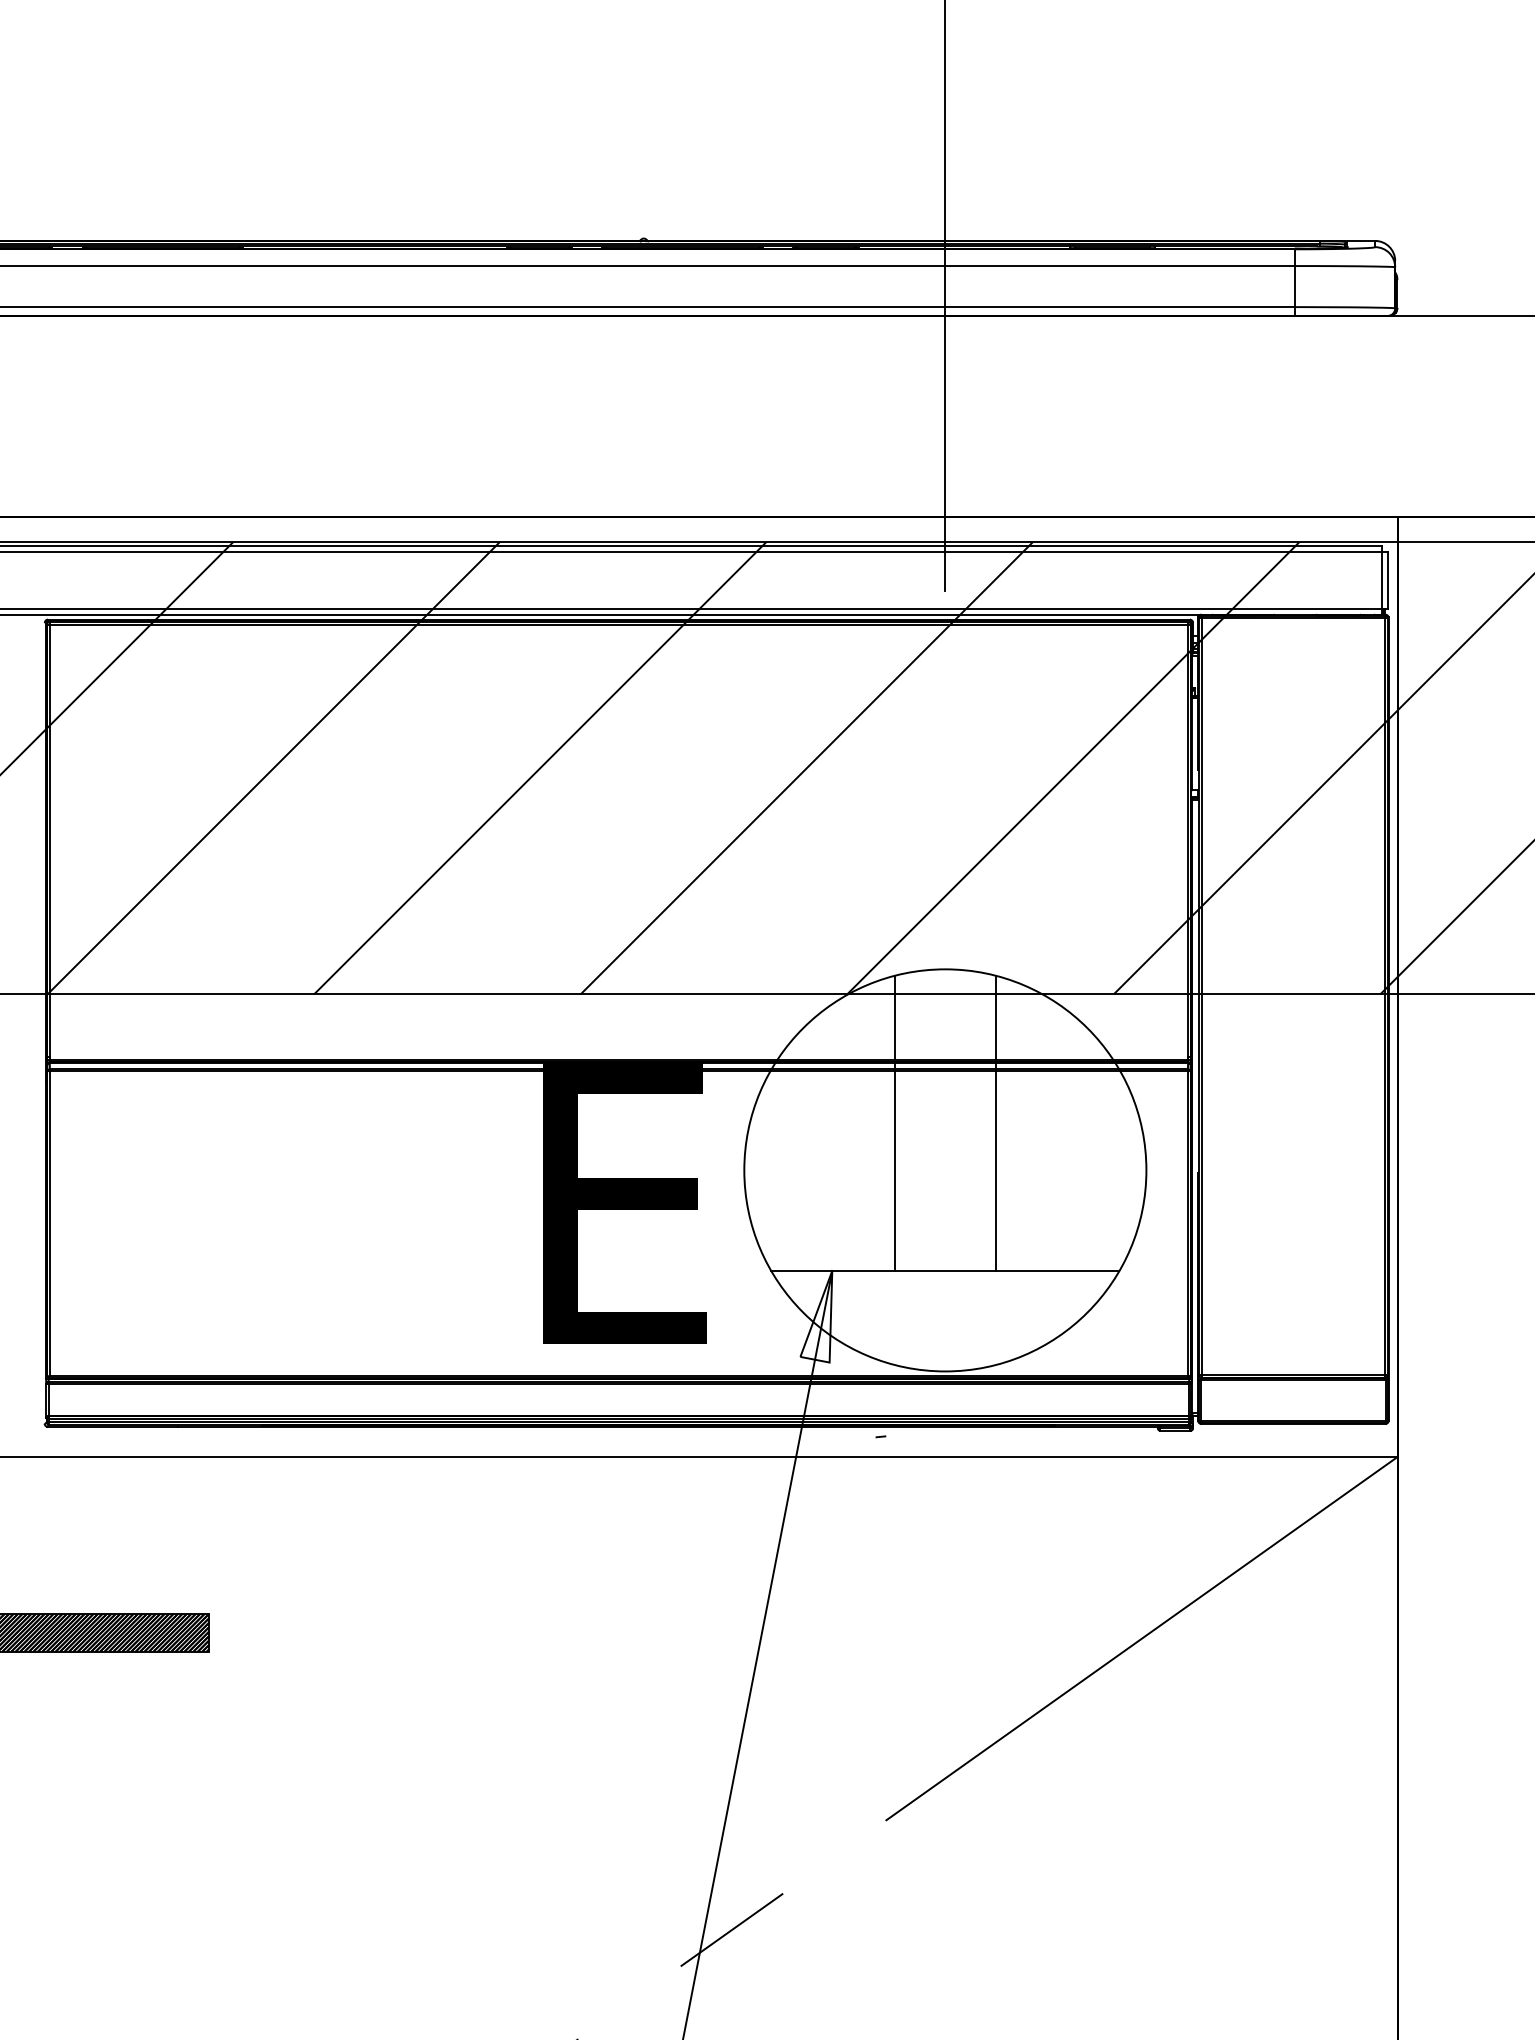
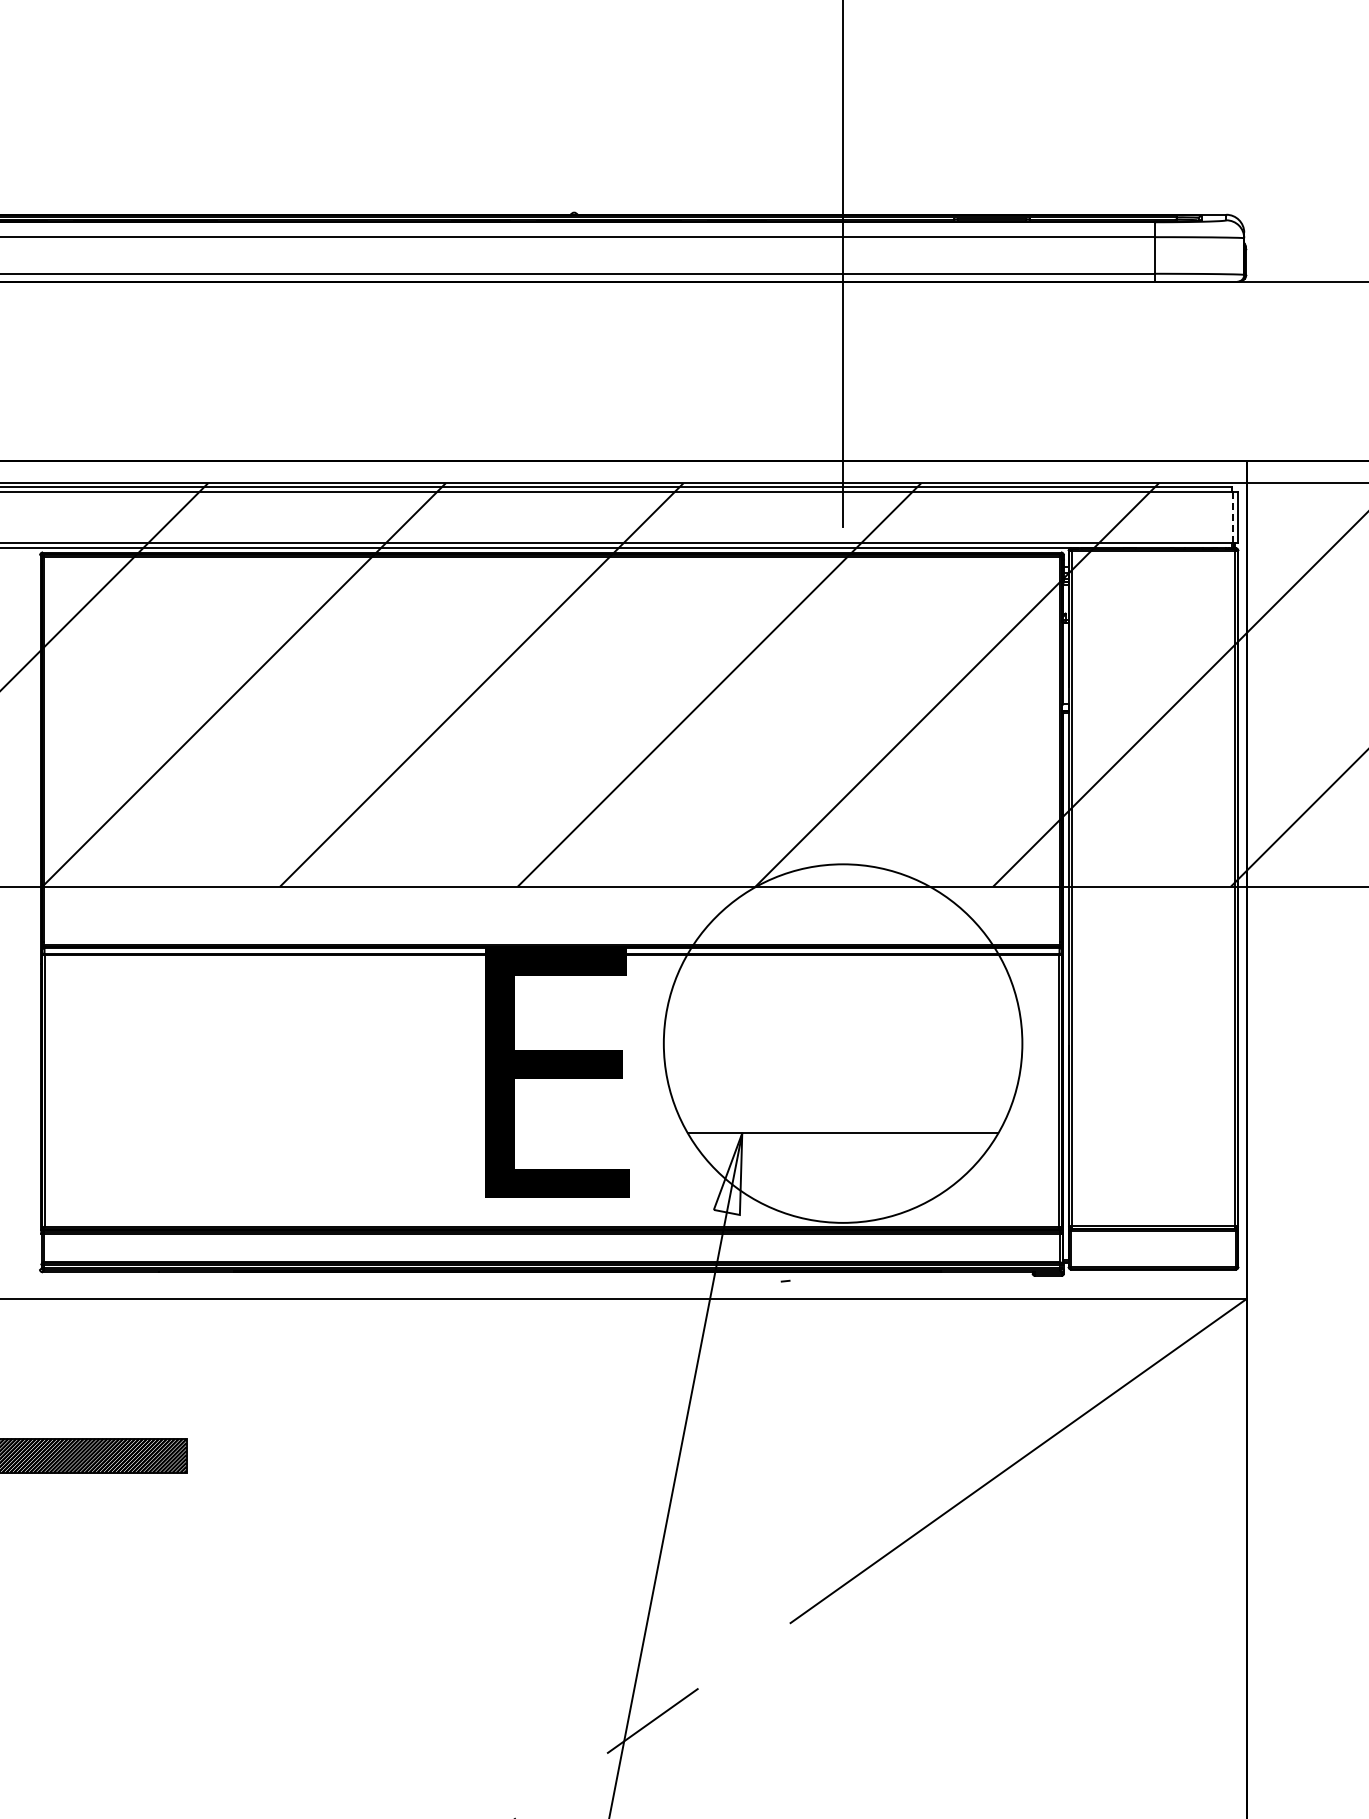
line: (1382, 580) -> (1232, 517), solid -> dashed
line: (895, 1123) -> (798, 1001), removed
line: (995, 1123) -> (887, 1001), removed

